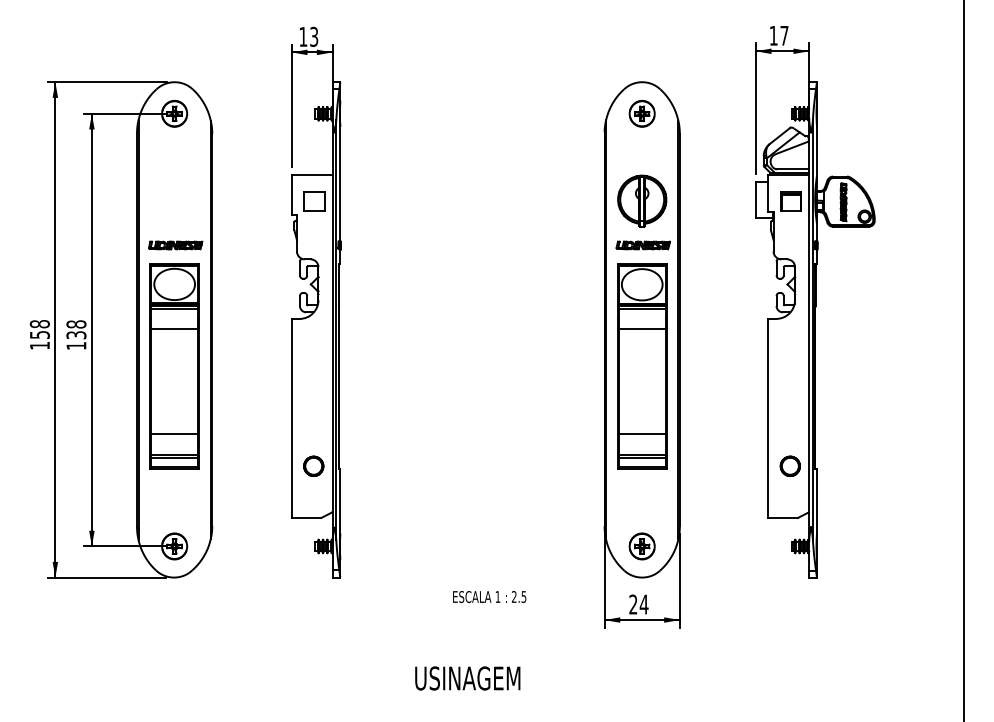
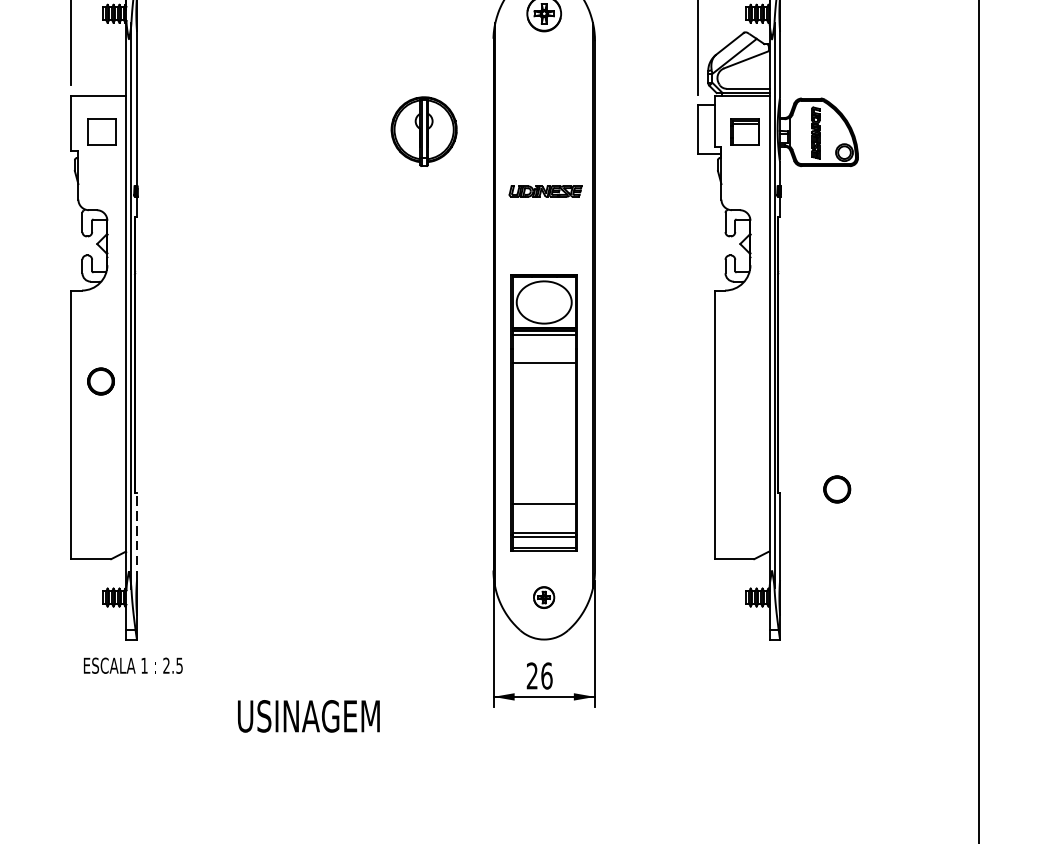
part: (642, 200) -> (424, 130), moved
part: (642, 366) -> (544, 412), moved
circle: (313, 465) -> (100, 380), moved
part: (789, 466) -> (836, 489), moved
line: (340, 500) -> (137, 535), solid -> dashed
part: (641, 546) -> (543, 597), size x0.6
text: (489, 596) -> (133, 665), moved
text: (643, 604) -> (545, 675), 24 -> 26
text: (467, 678) -> (308, 716), moved

